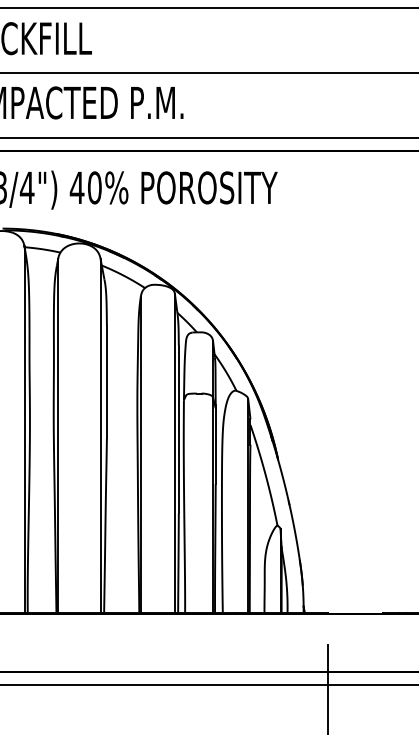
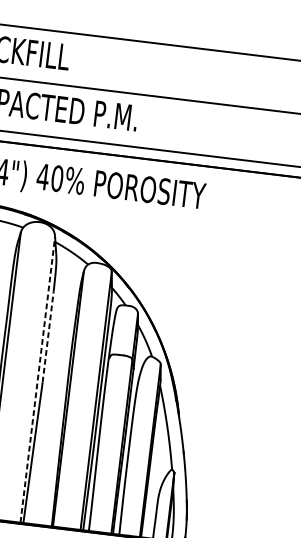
line: (106, 381) -> (47, 336), solid -> dashed
line: (100, 435) -> (37, 379), solid -> dashed

